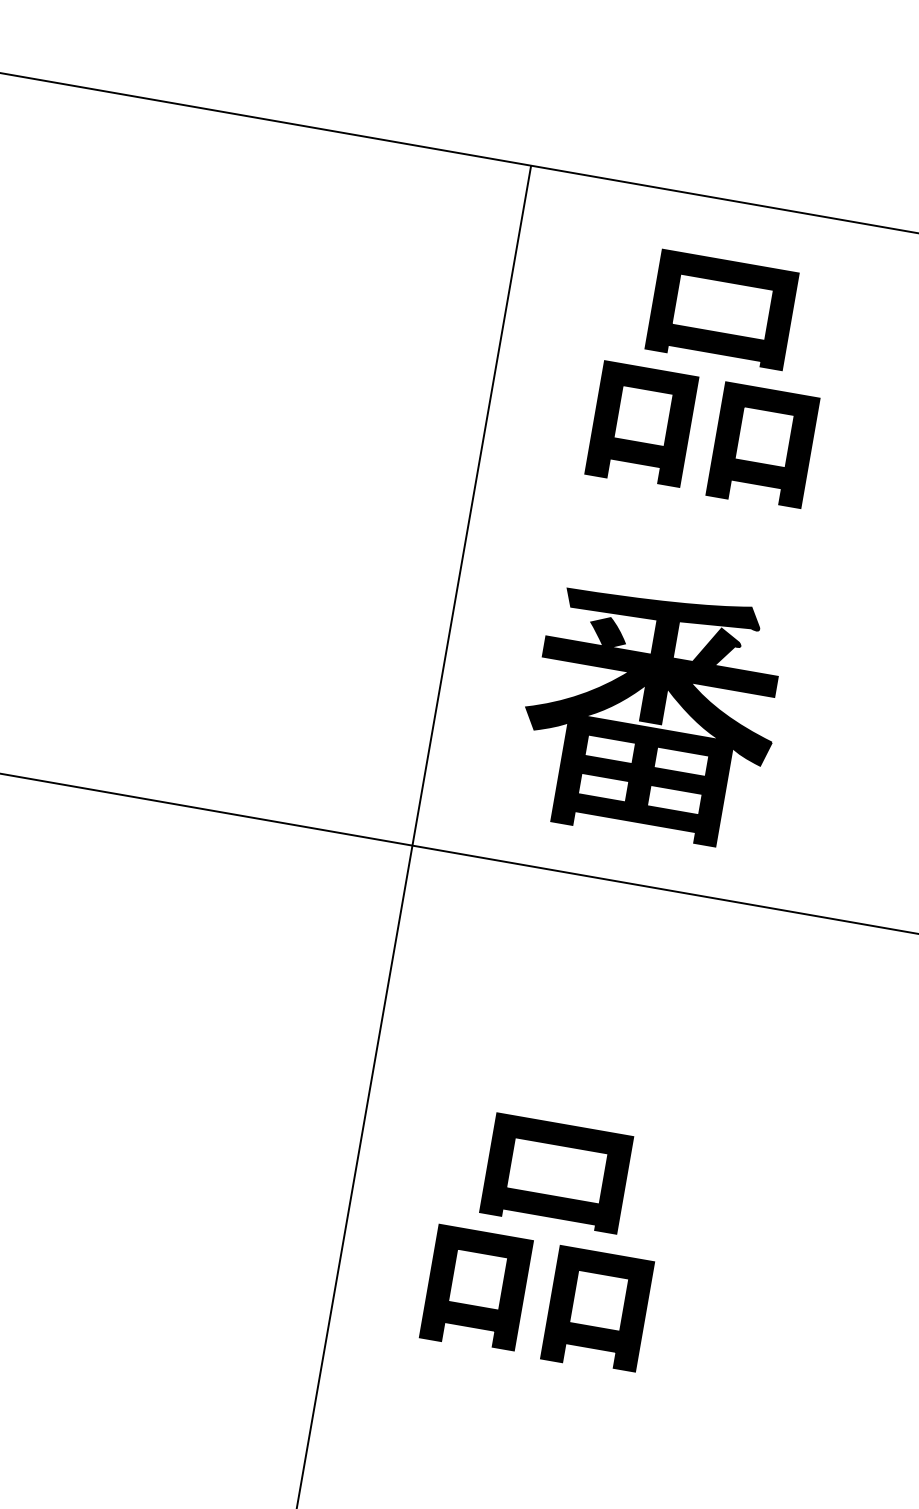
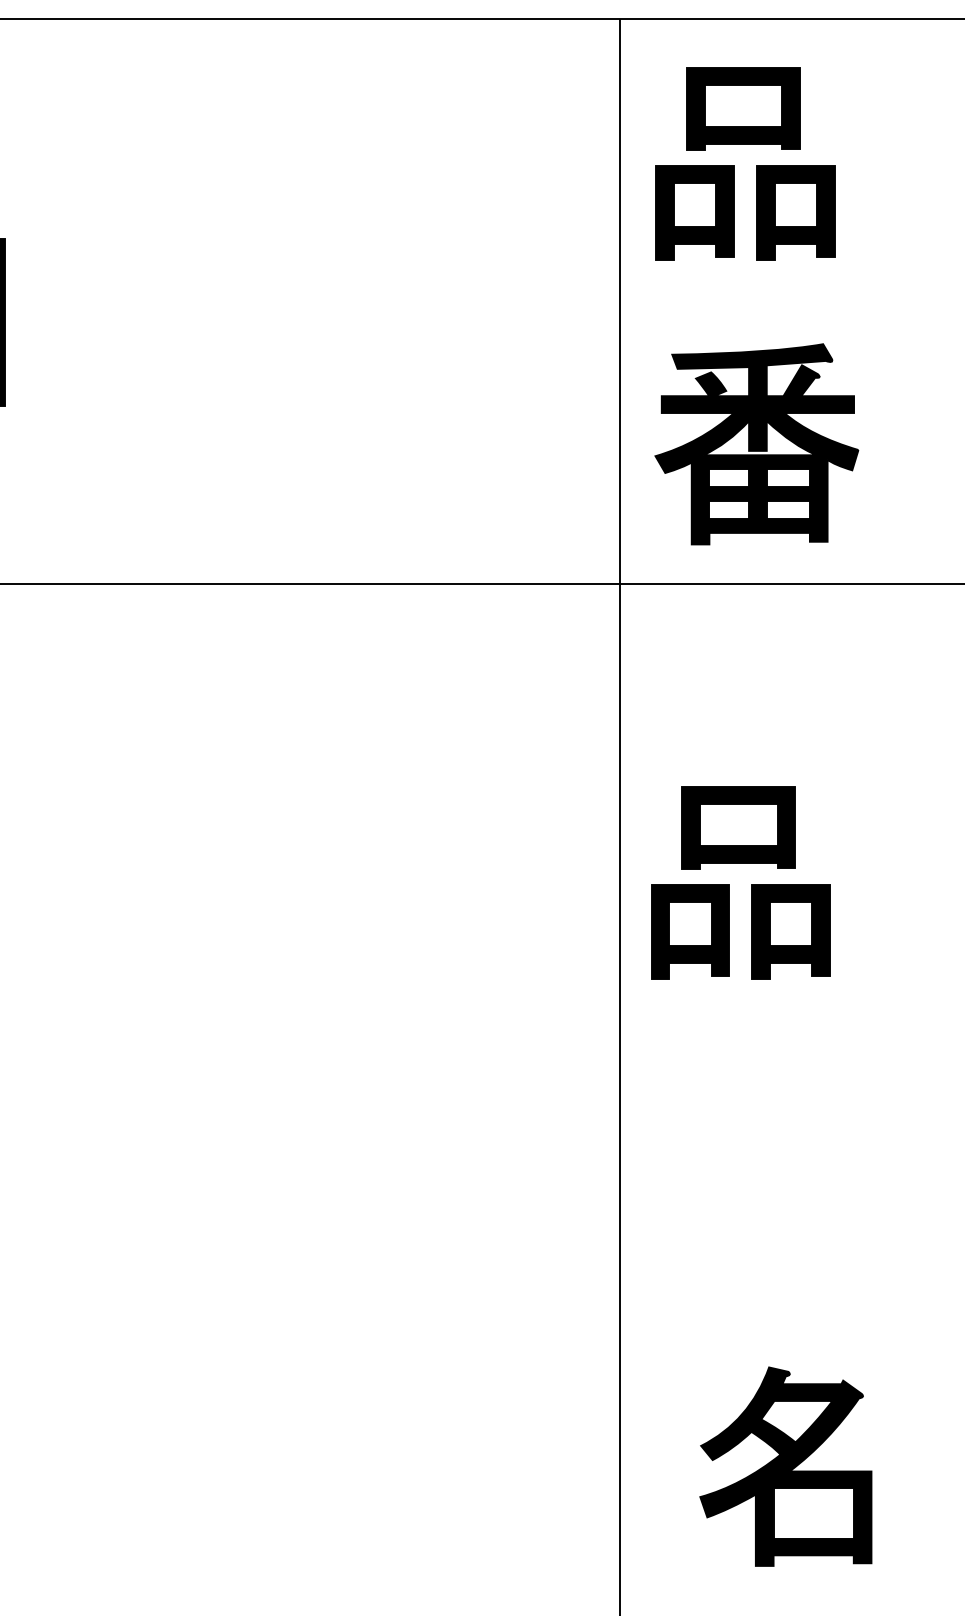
part: (699, 376) -> (734, 165), moved
part: (650, 714) -> (756, 444), moved
part: (533, 1240) -> (729, 884), moved

